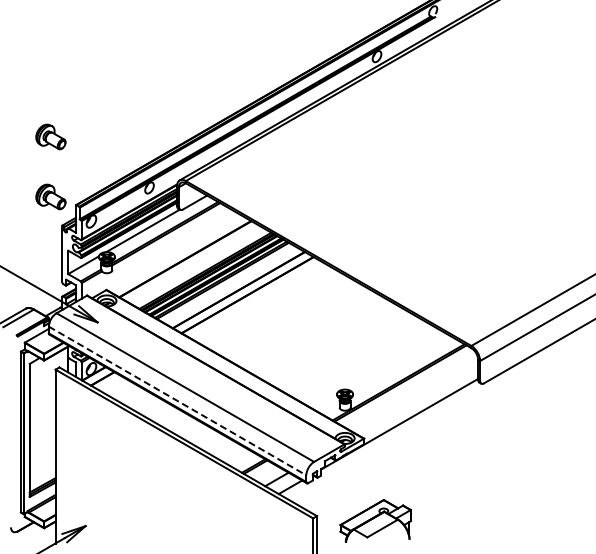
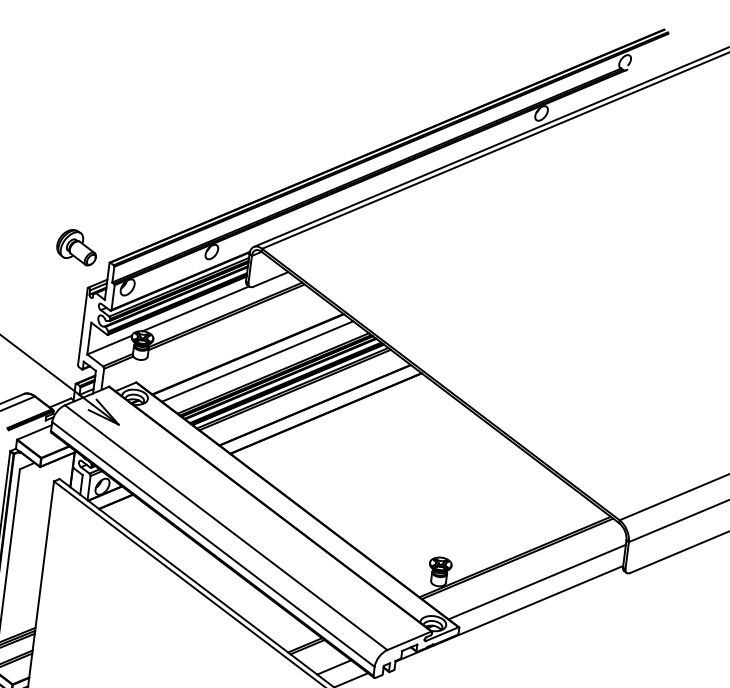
part: (50, 136) -> (86, 165), removed
line: (192, 263) -> (257, 361), added
line: (416, 398) -> (536, 581), added
line: (177, 400) -> (213, 543), dashed -> solid

